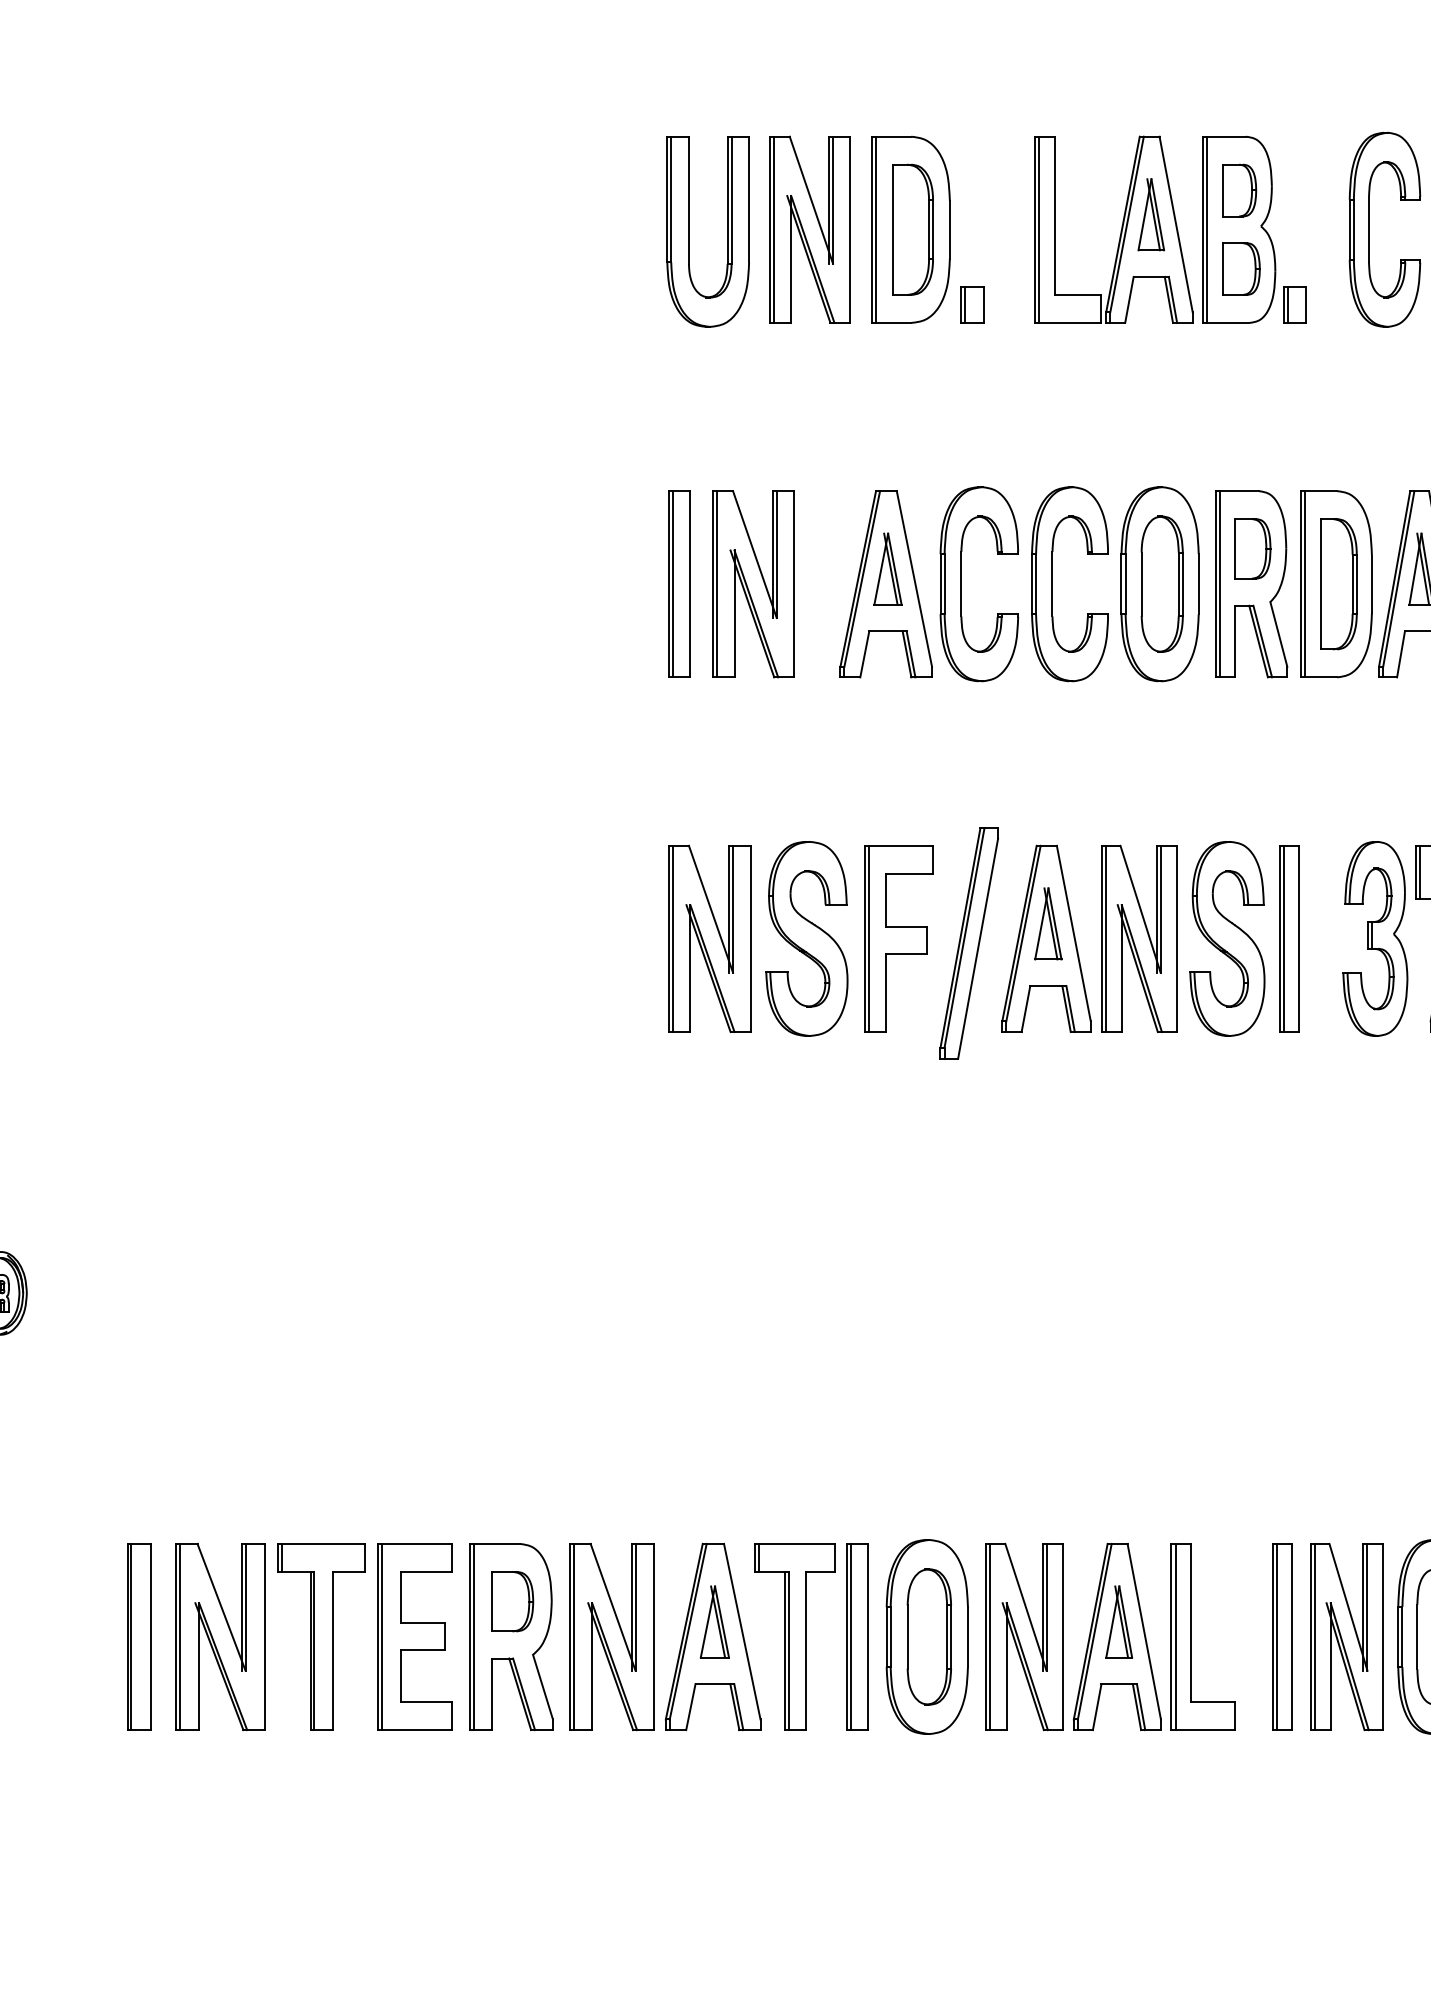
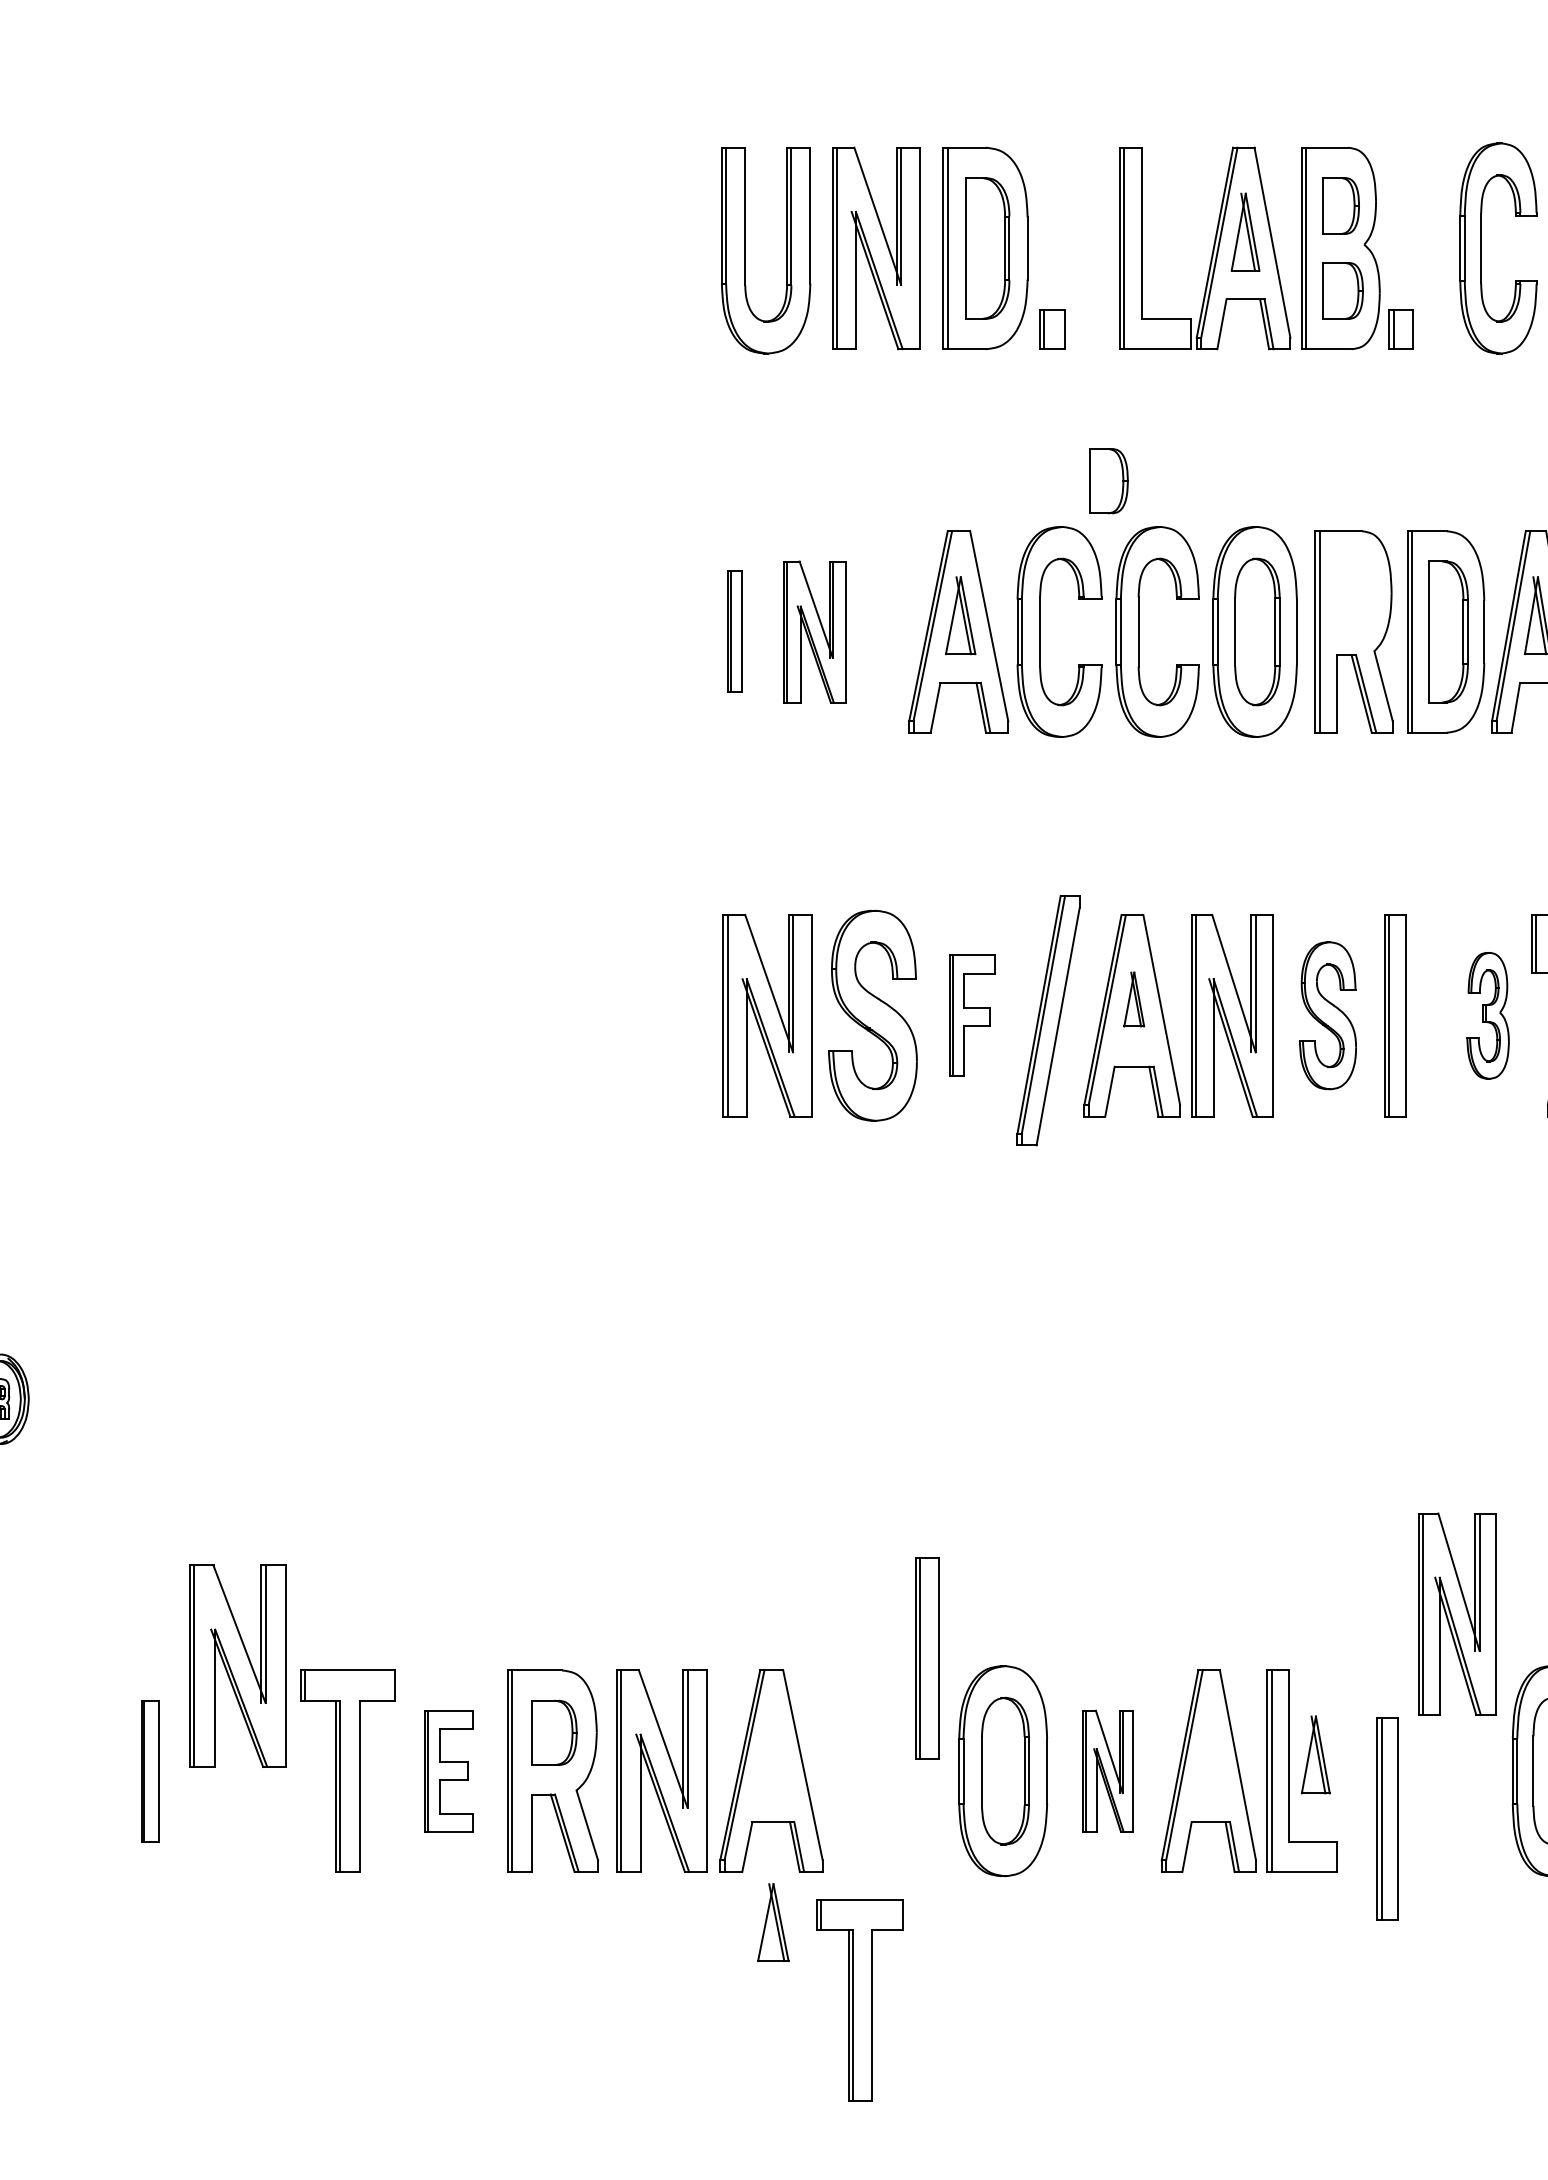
part: (1252, 548) -> (1108, 480), moved
part: (679, 583) -> (735, 631), size x0.6
part: (753, 584) -> (815, 632), size x0.7
part: (1048, 923) -> (1134, 999), size x0.7
part: (898, 938) -> (972, 1015), size x0.6
part: (1227, 938) -> (1328, 1015), size x0.7
part: (1375, 938) -> (1488, 1015), size x0.6
part: (714, 1621) -> (772, 1922), moved
part: (1118, 1621) -> (1315, 1754), moved
part: (139, 1636) -> (150, 1770), size x0.7
part: (414, 1636) -> (448, 1770), size x0.6
part: (794, 1636) -> (859, 2000), moved
part: (857, 1636) -> (927, 1658), moved
part: (1024, 1636) -> (1108, 1770), size x0.6
part: (1282, 1636) -> (1387, 1818), moved
part: (220, 1637) -> (238, 1666), moved
part: (1346, 1637) -> (1456, 1614), moved

